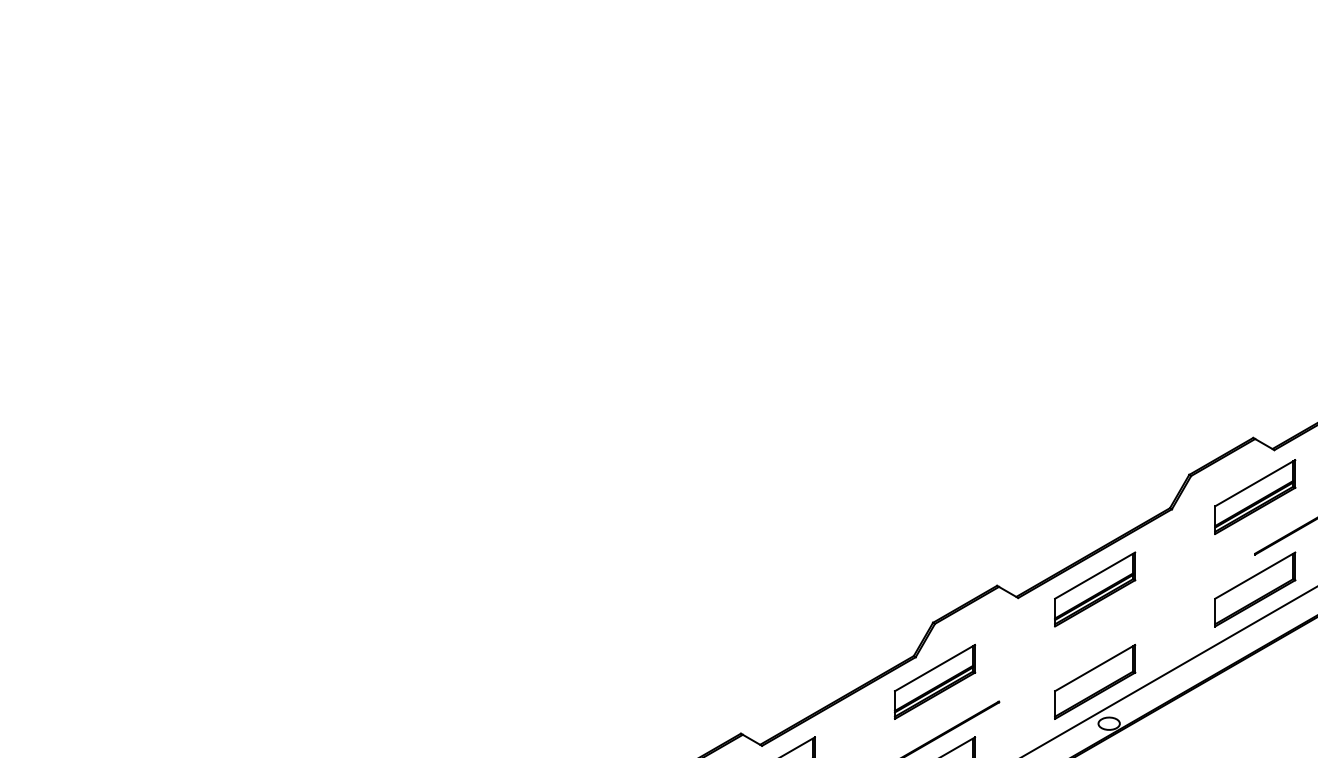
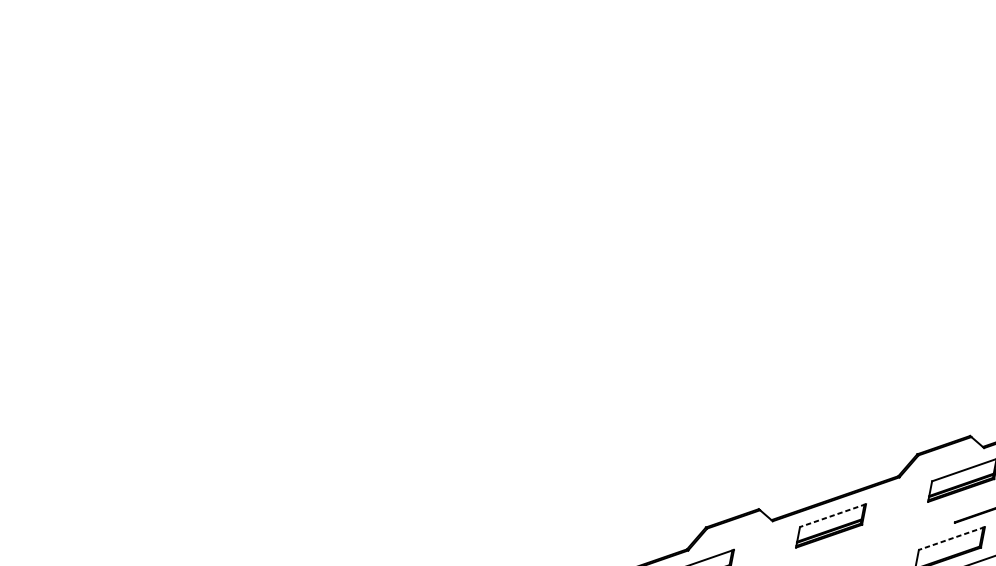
line: (1094, 575) -> (832, 515), solid -> dashed
line: (1254, 575) -> (951, 538), solid -> dashed

